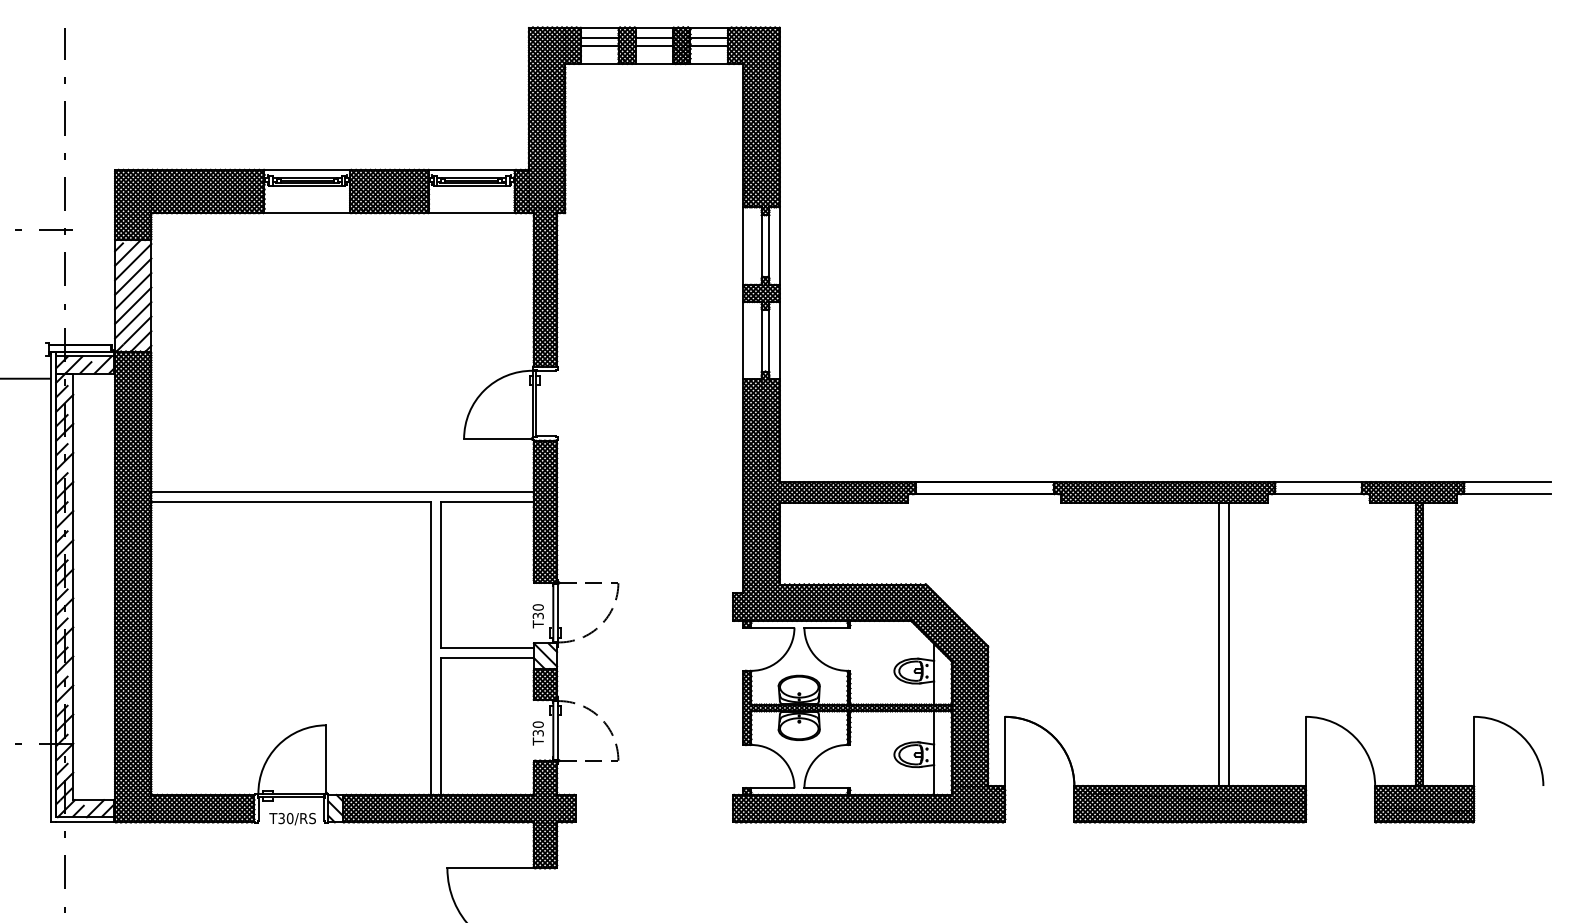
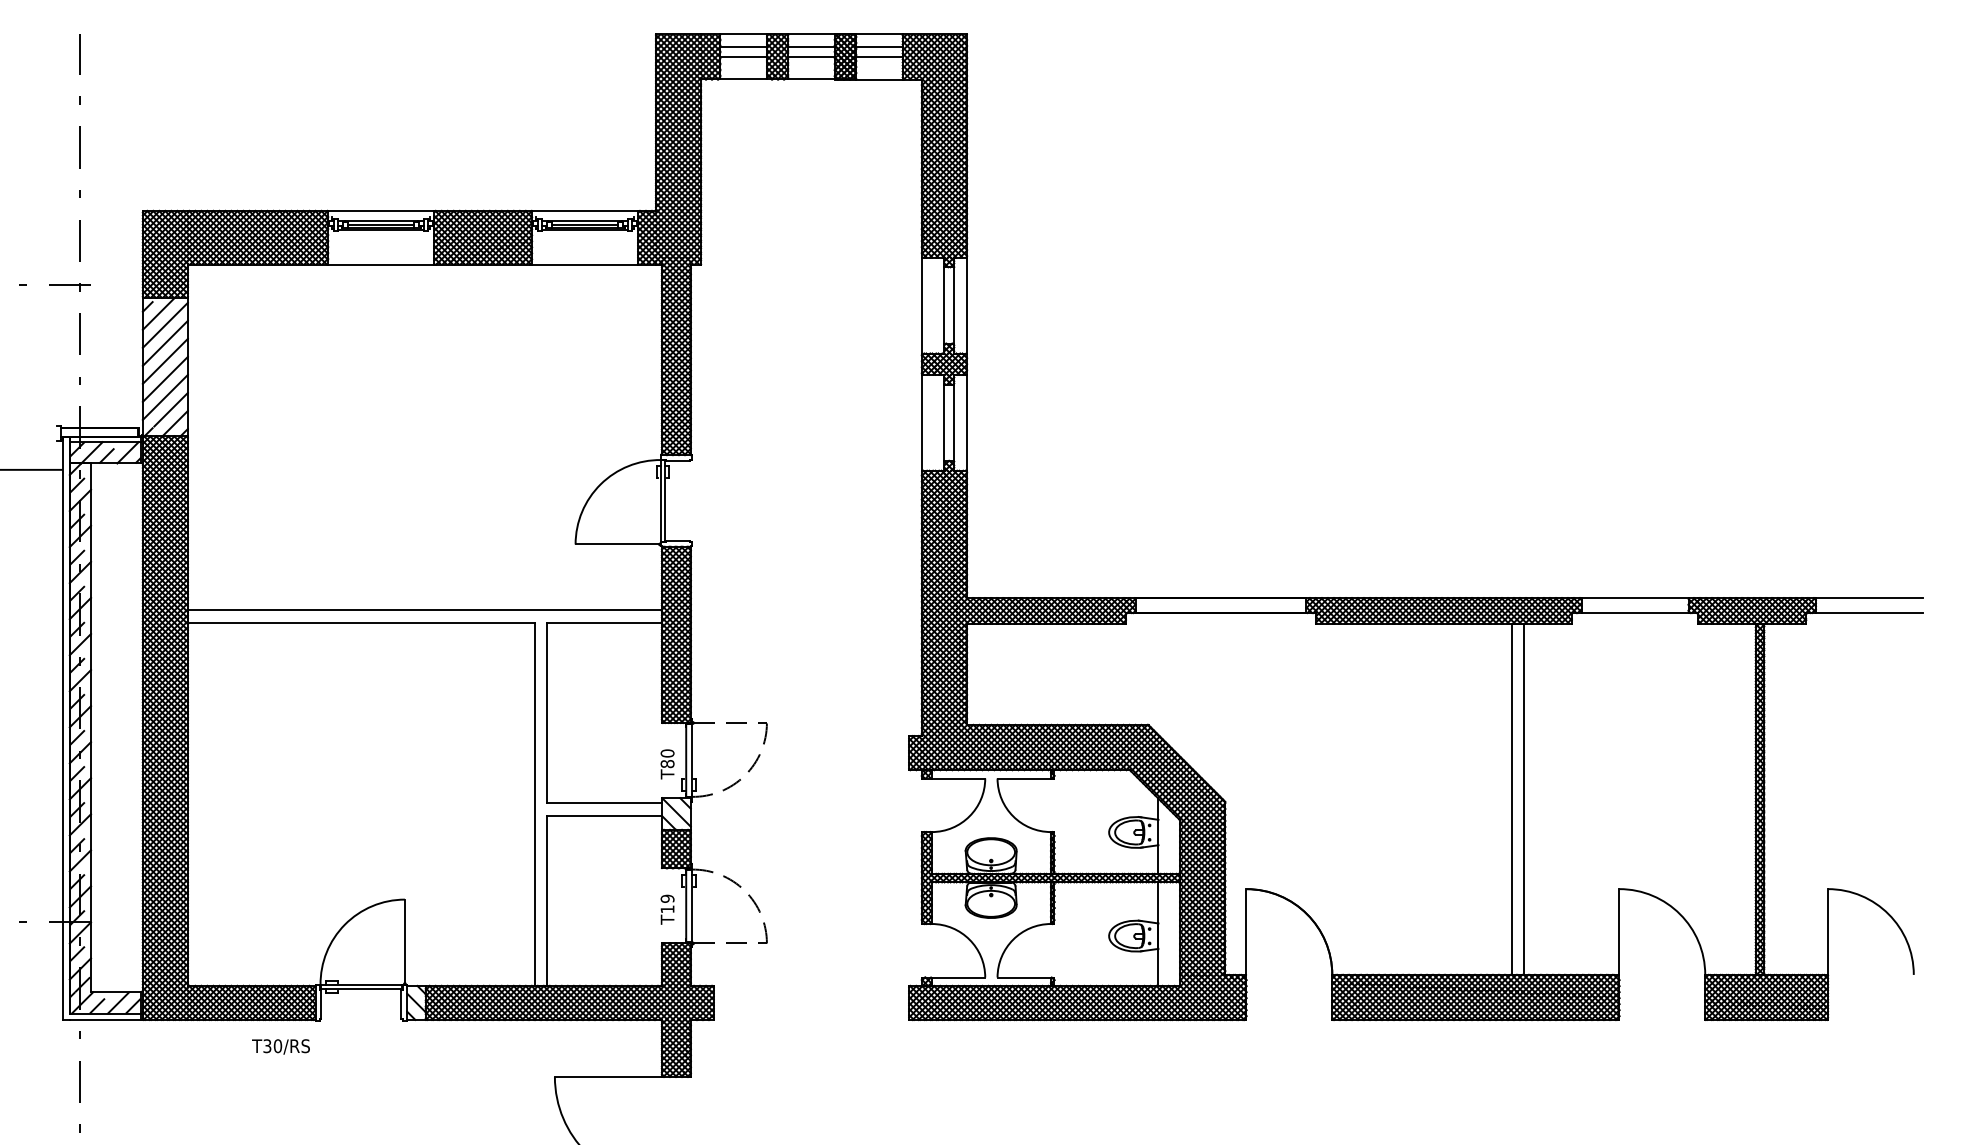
text: (538, 616) -> (667, 764), T30 -> T80
text: (538, 728) -> (667, 903), T30 -> T19
text: (292, 818) -> (280, 1046), moved

